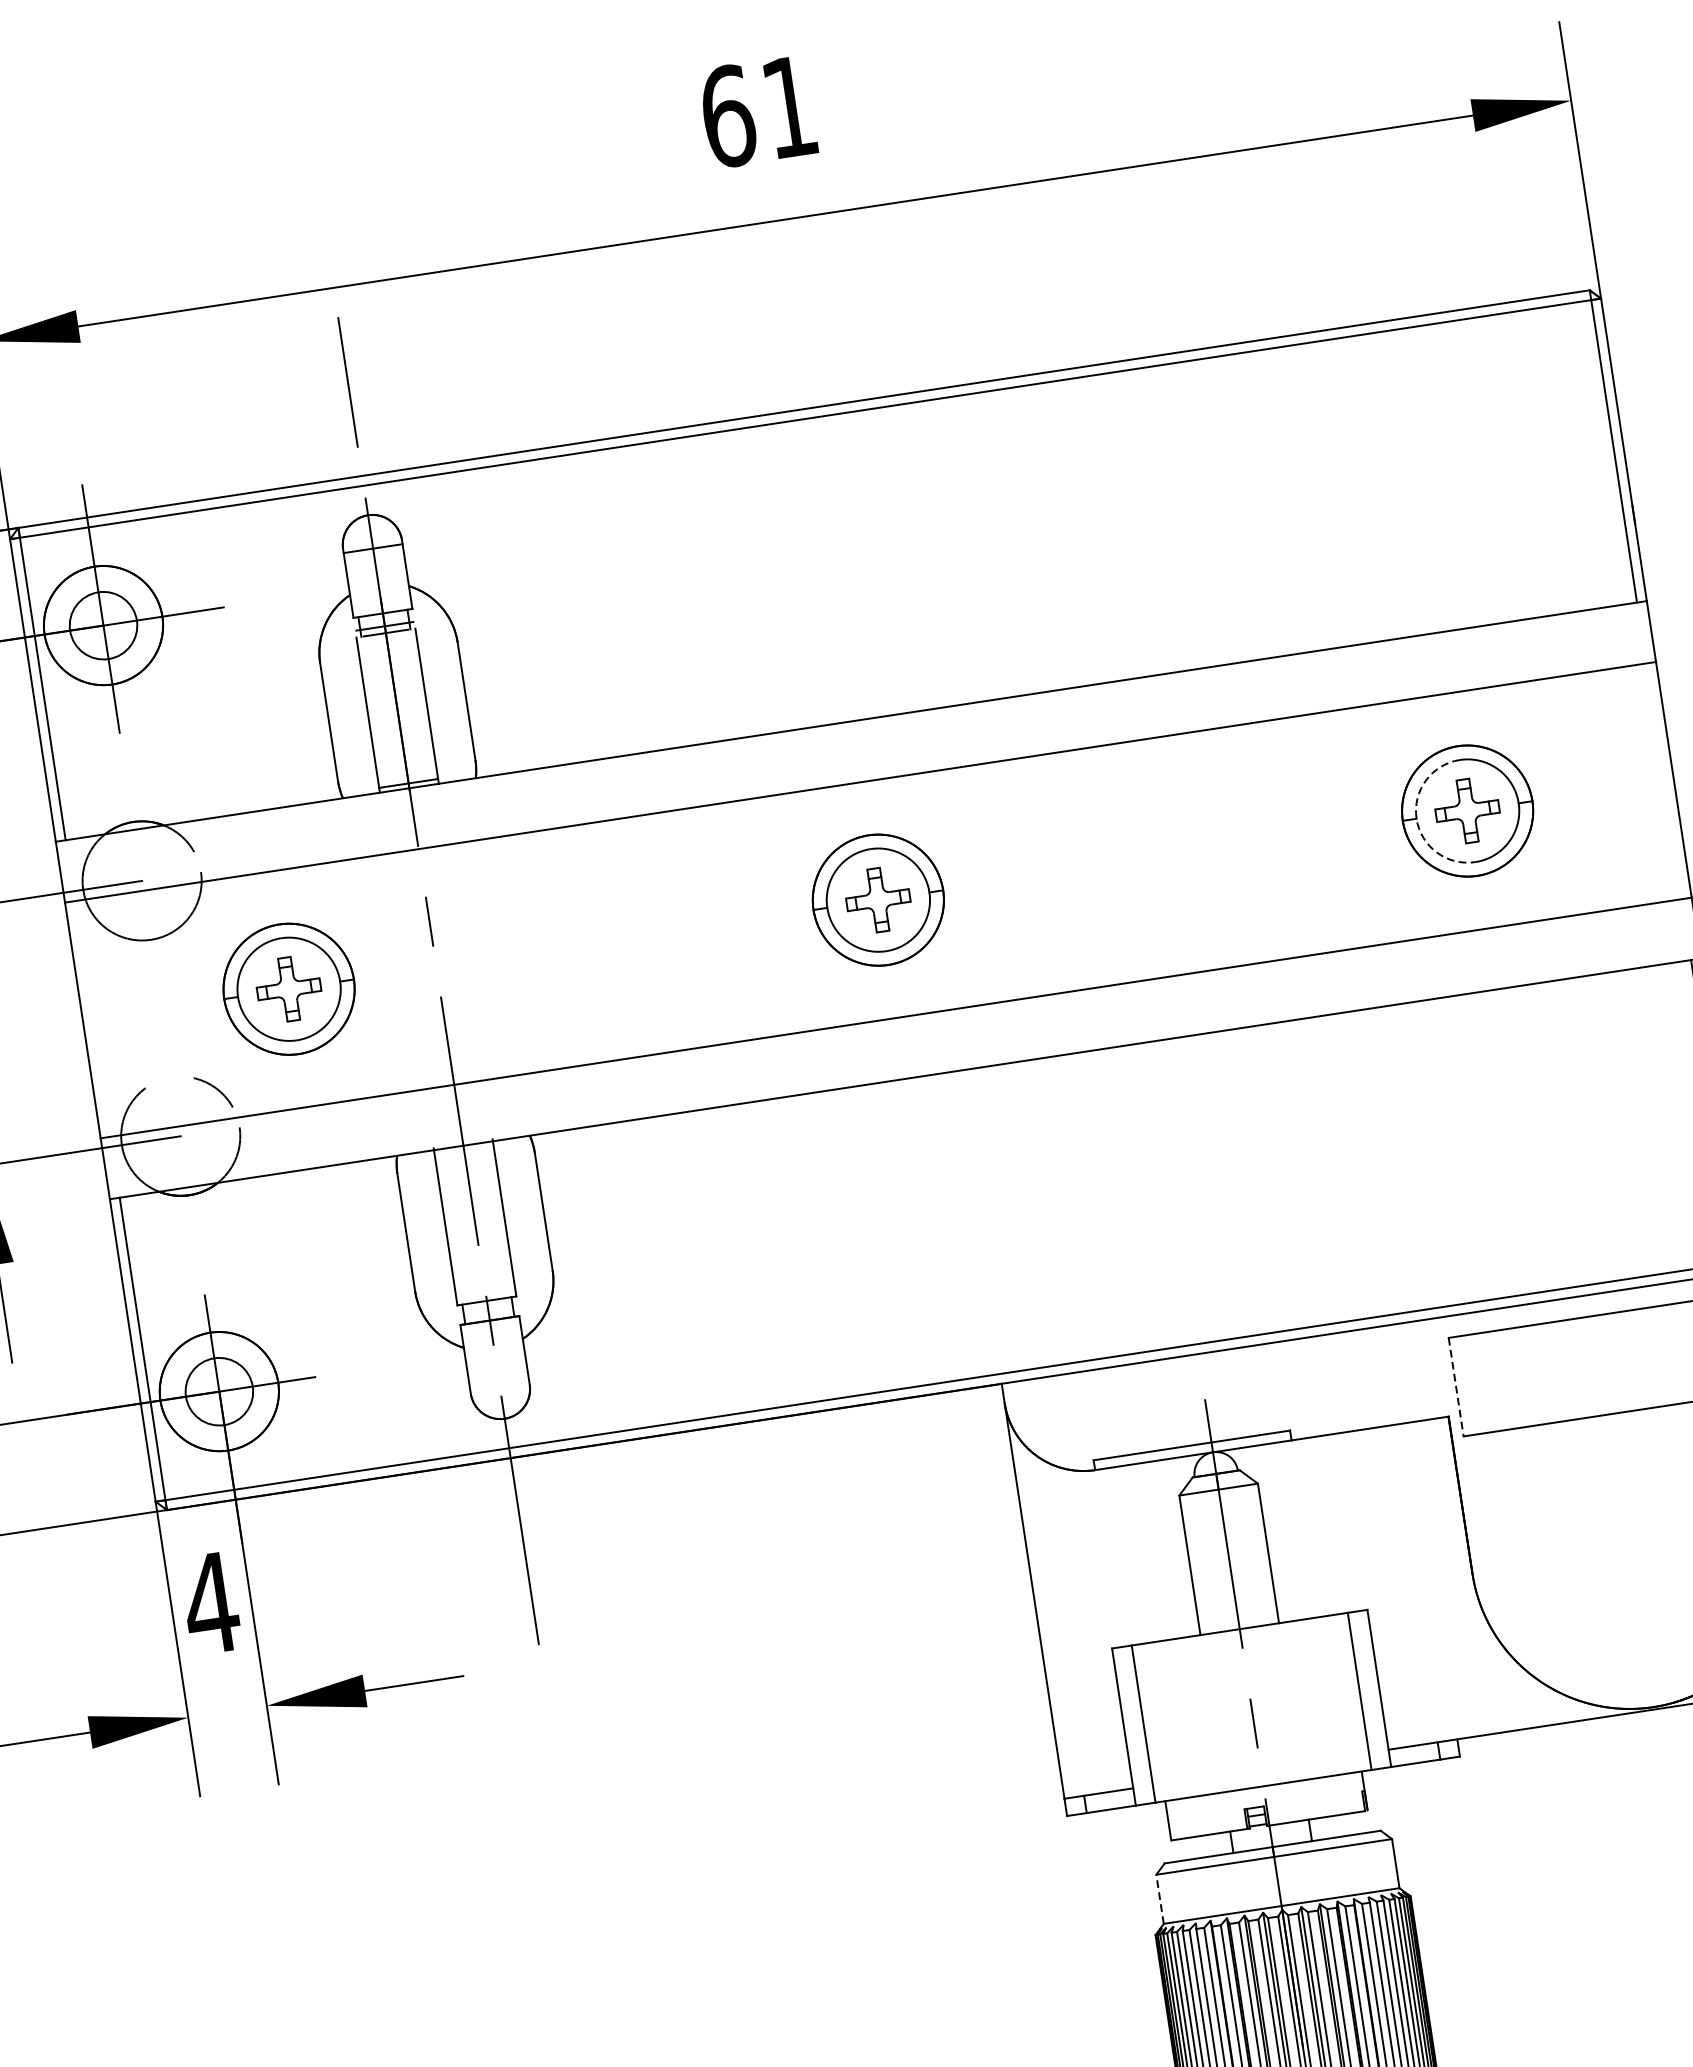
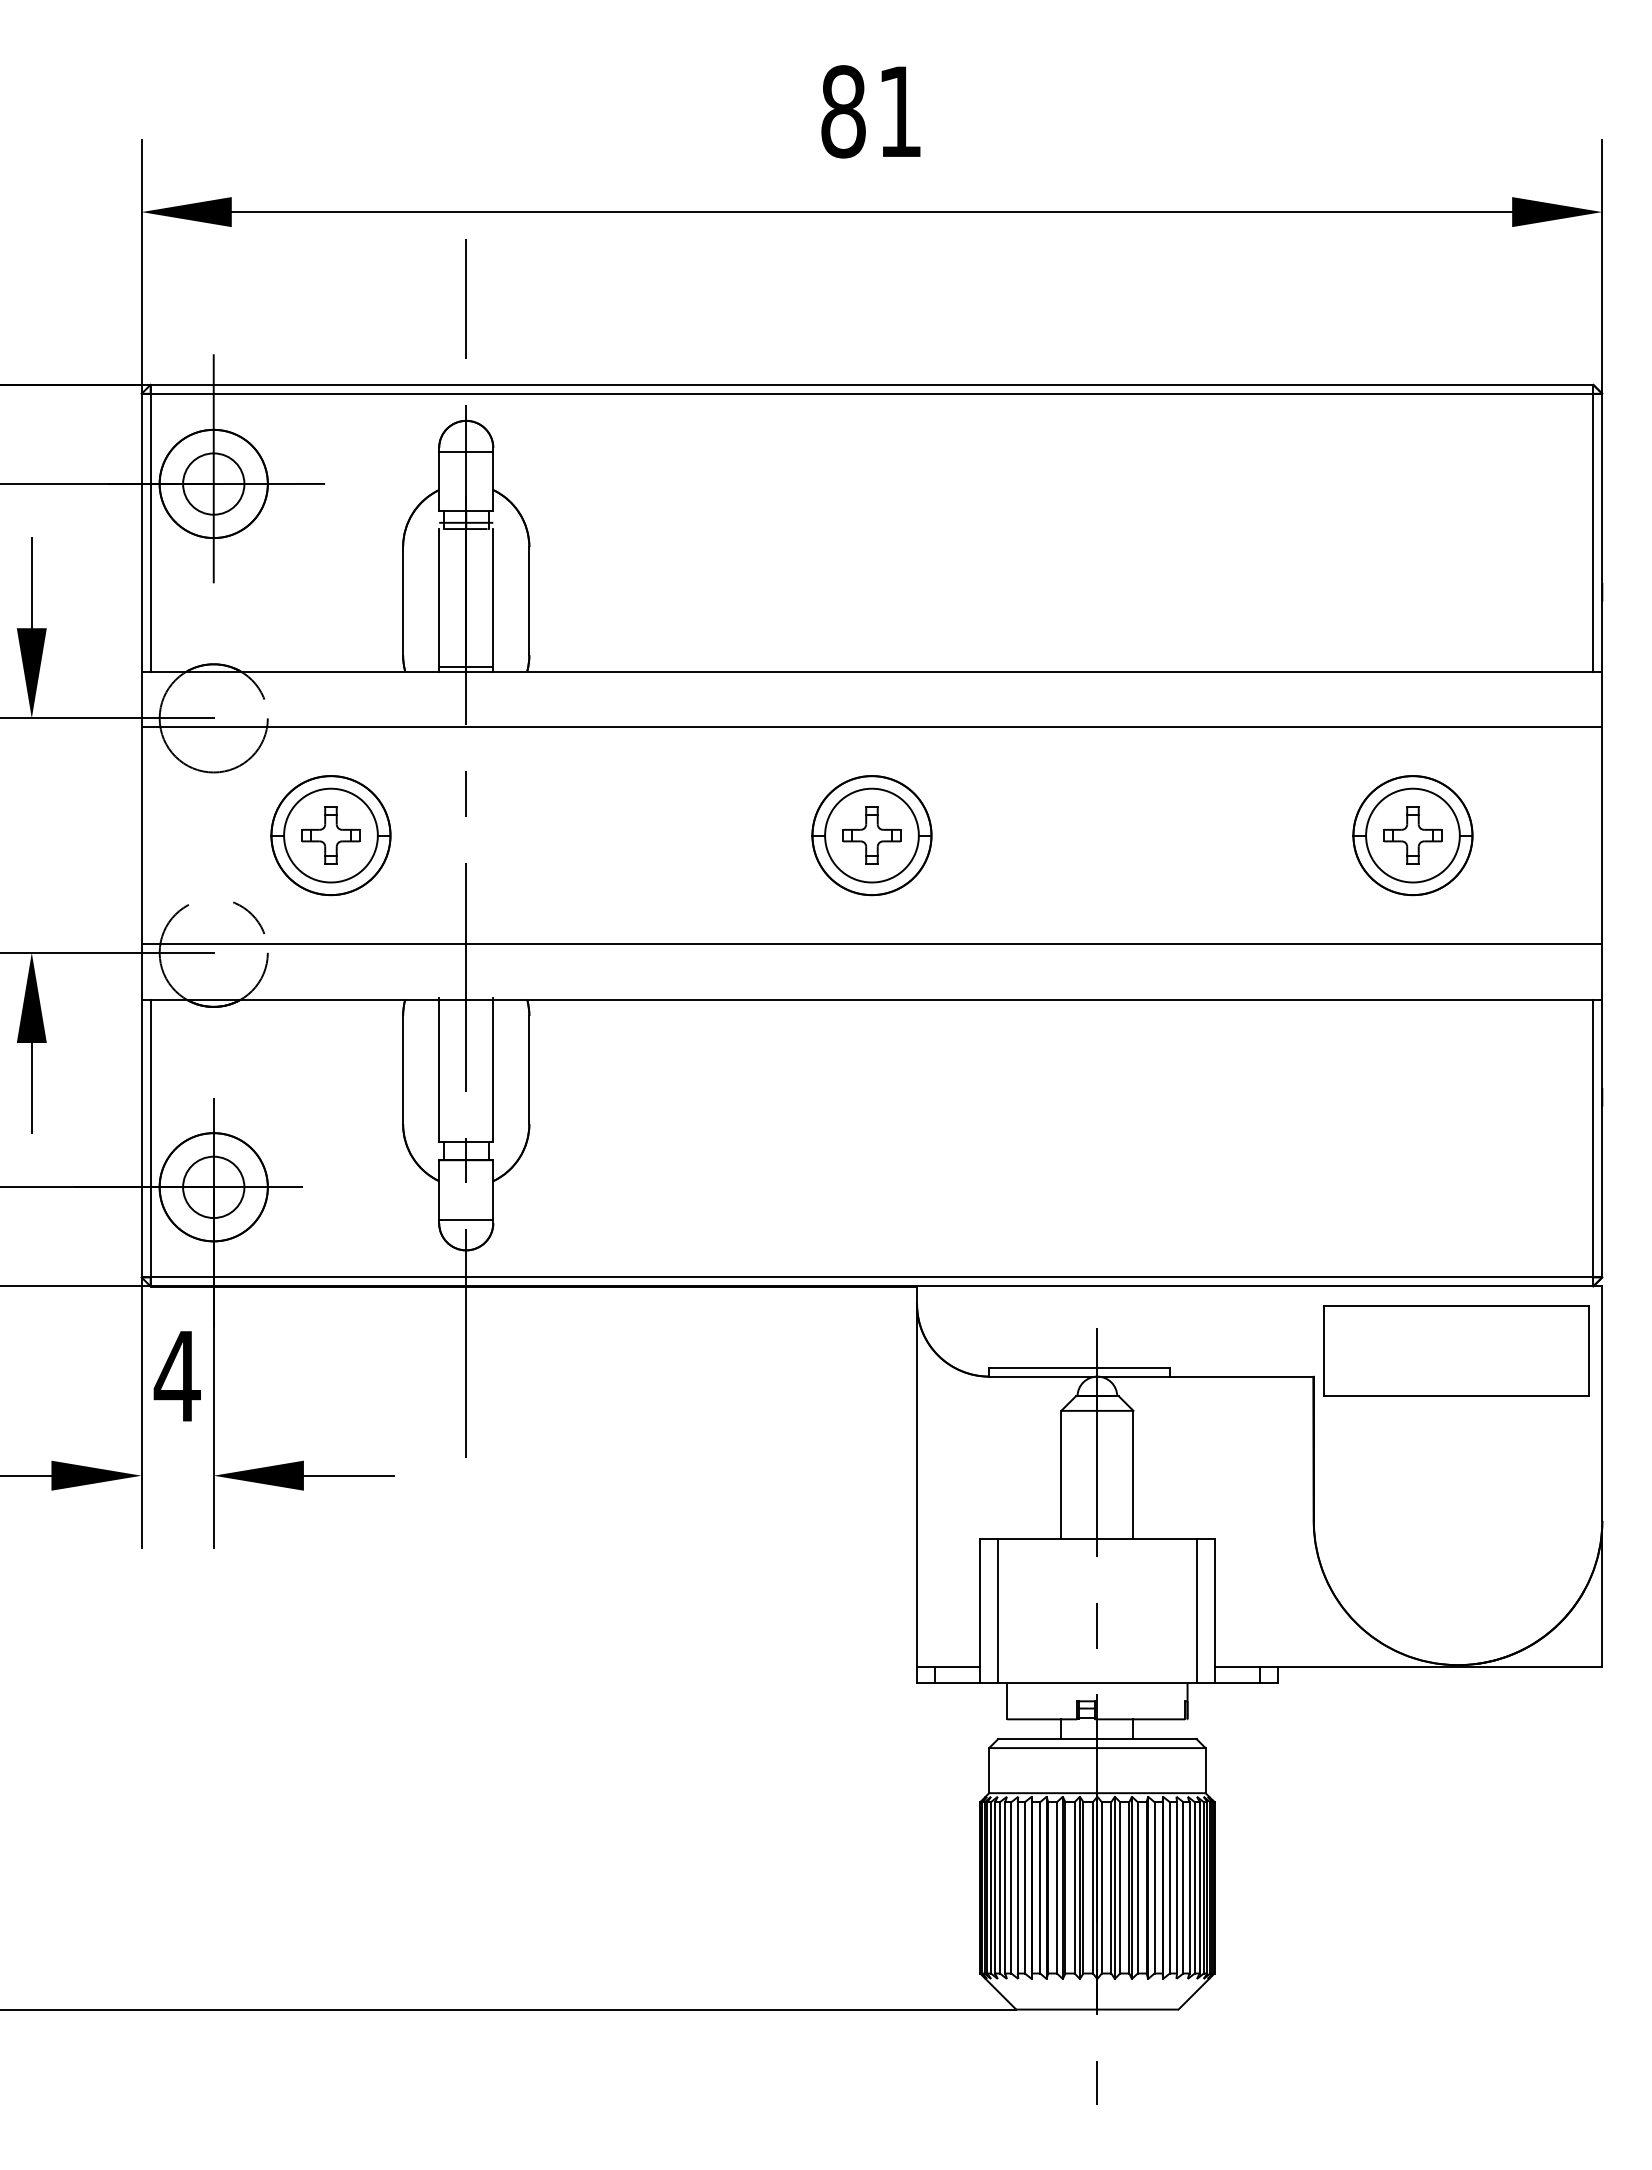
text: (728, 116) -> (843, 111), 61 -> 81
arc: (1416, 818) -> (1366, 835), dashed -> solid
line: (499, 1385) -> (466, 1219), added
line: (1456, 1387) -> (1324, 1351), dashed -> solid
line: (1160, 1899) -> (989, 1770), dashed -> solid

